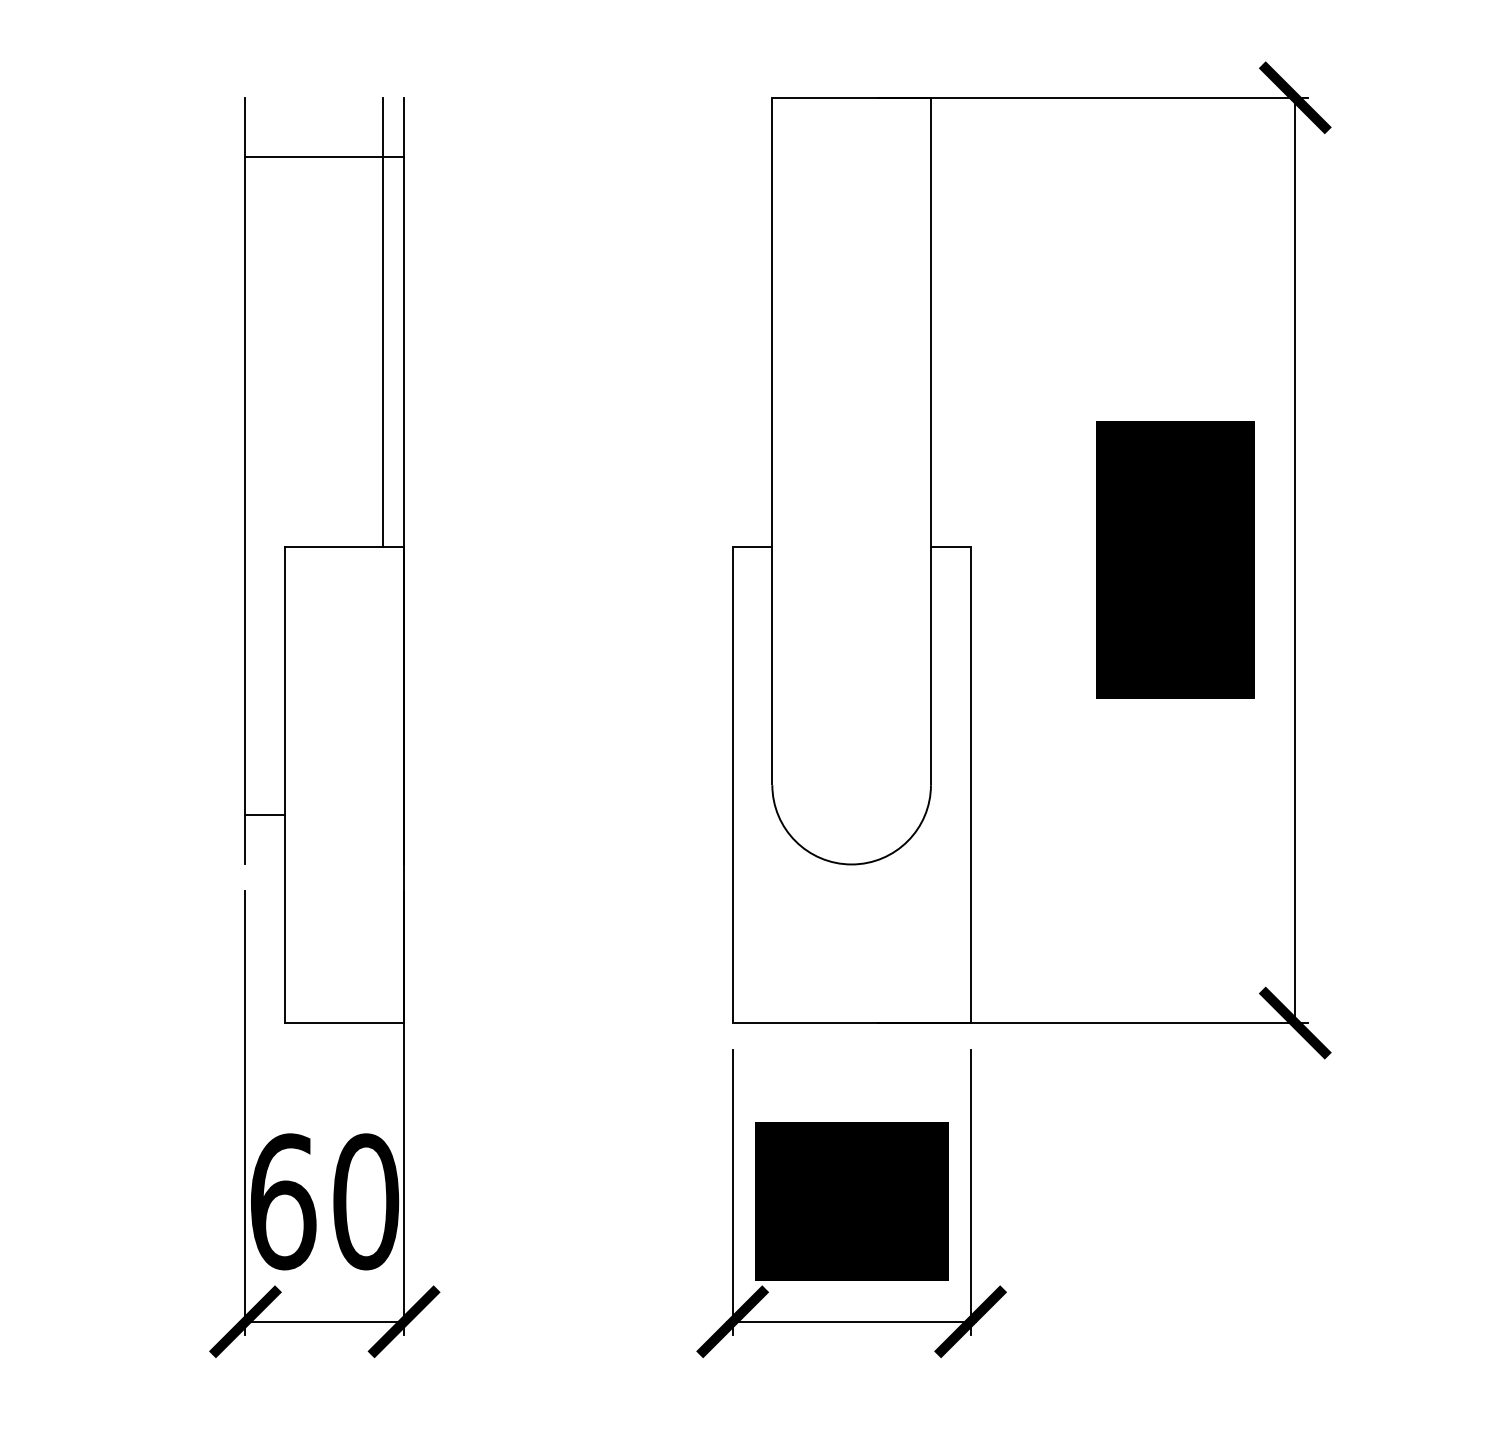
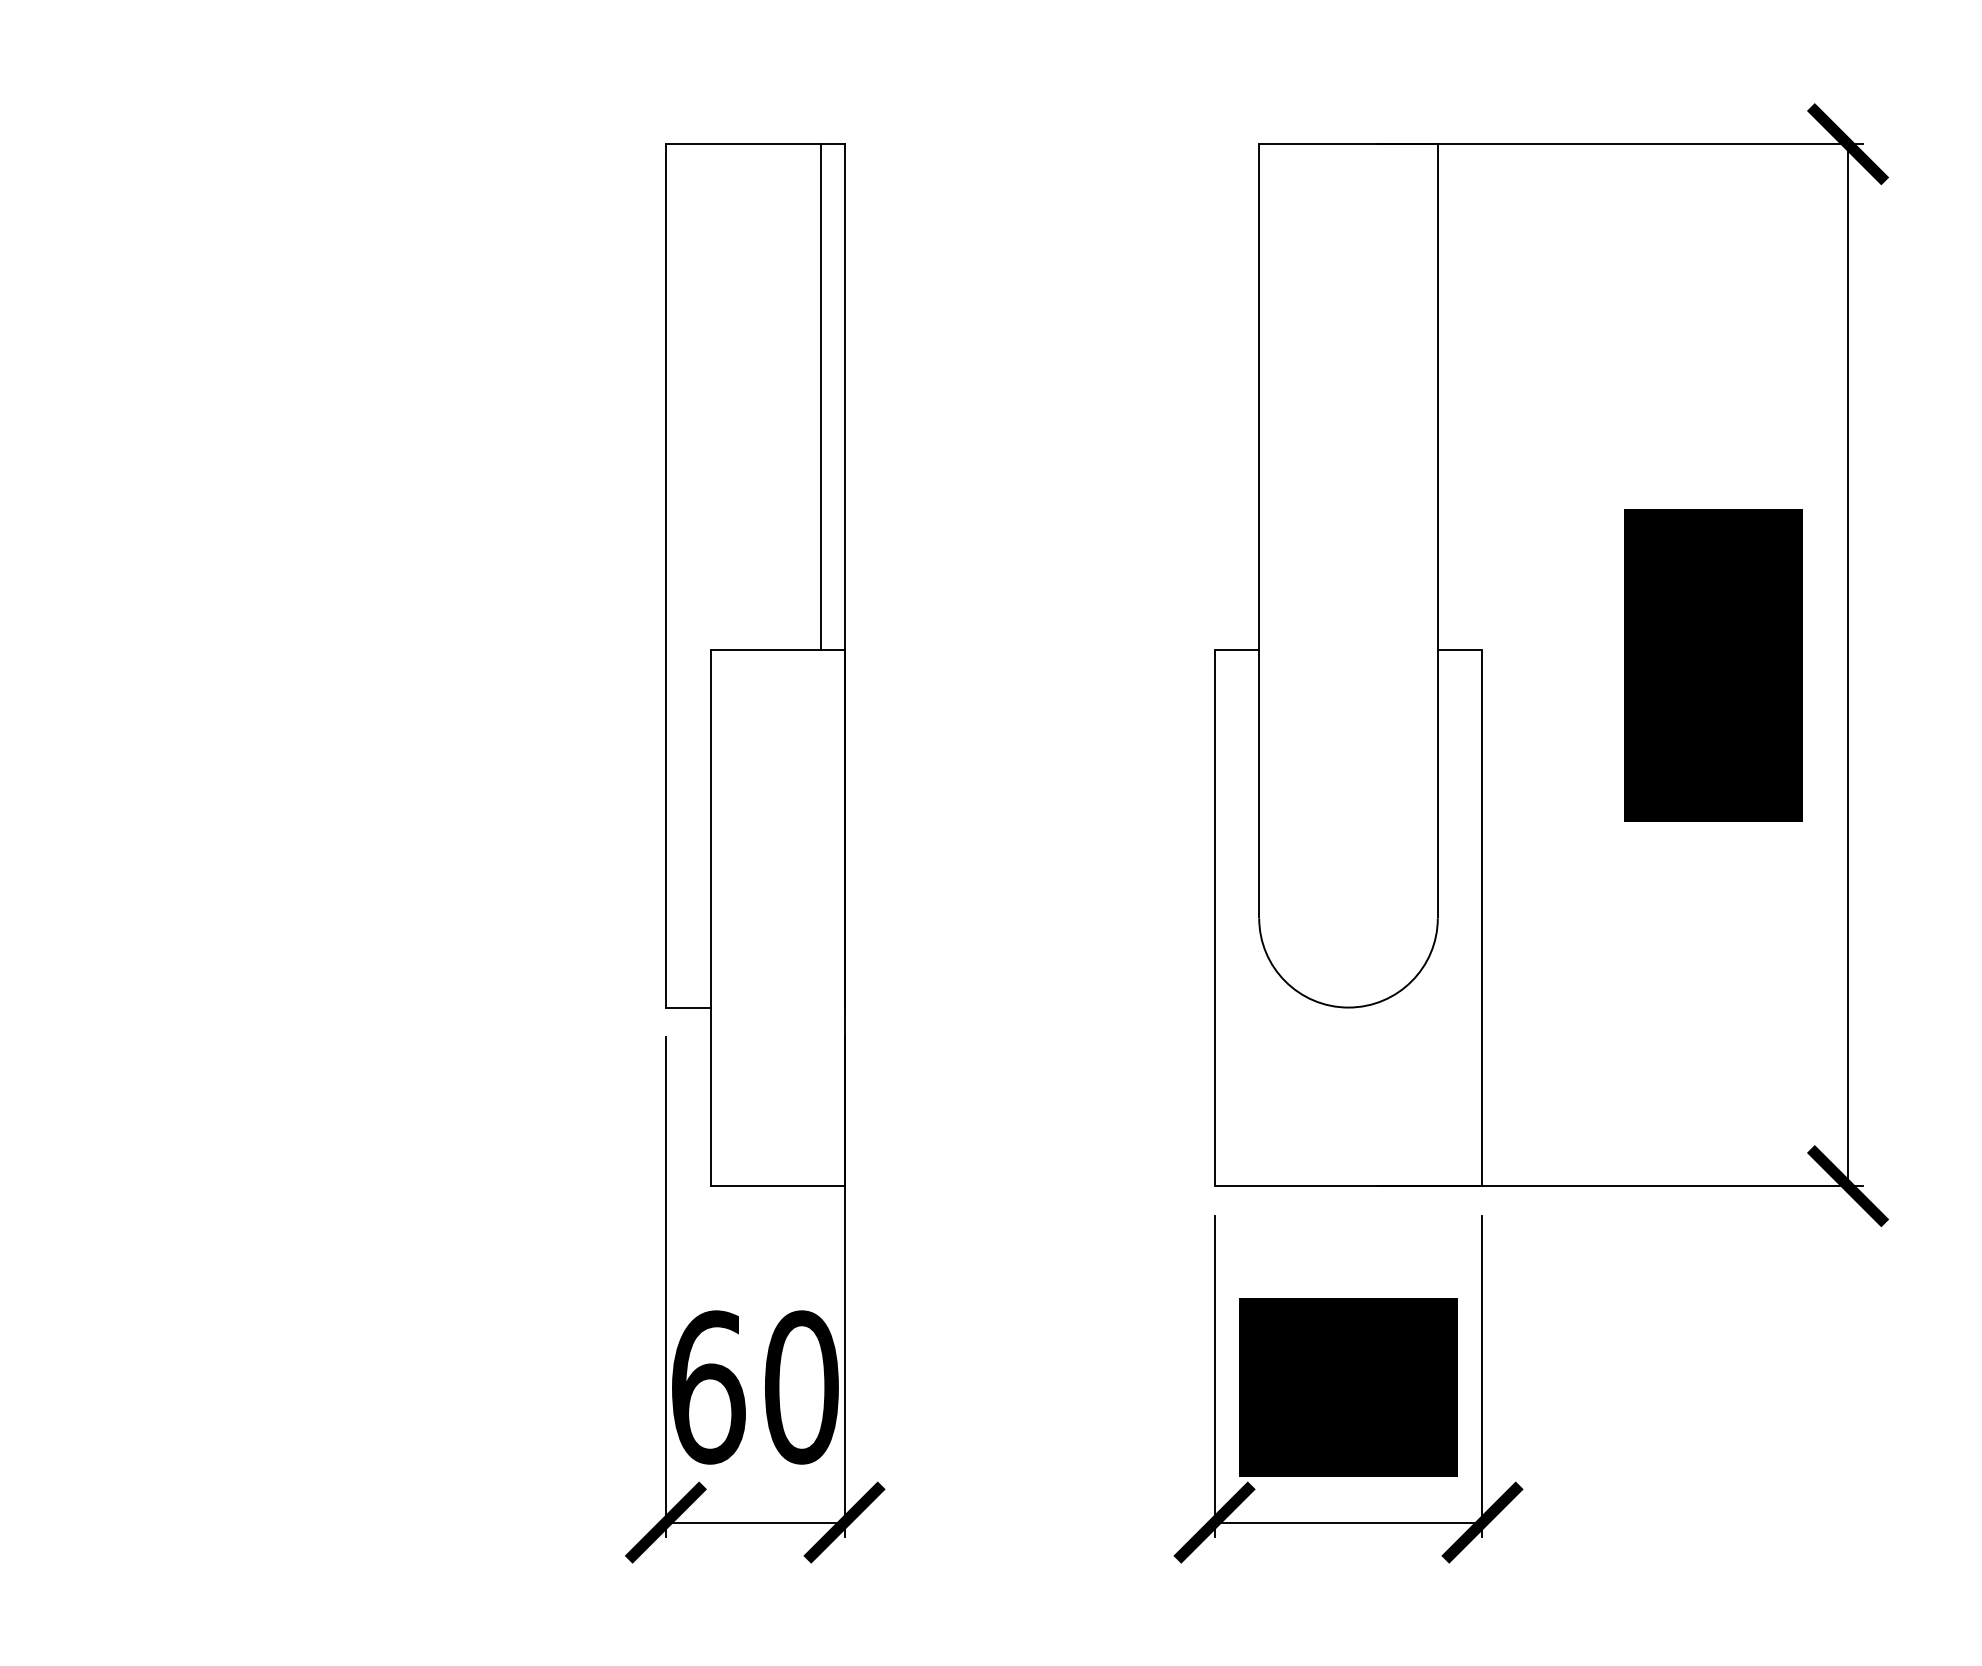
line: (324, 157) -> (754, 144), moved
line: (264, 814) -> (687, 1007), moved

